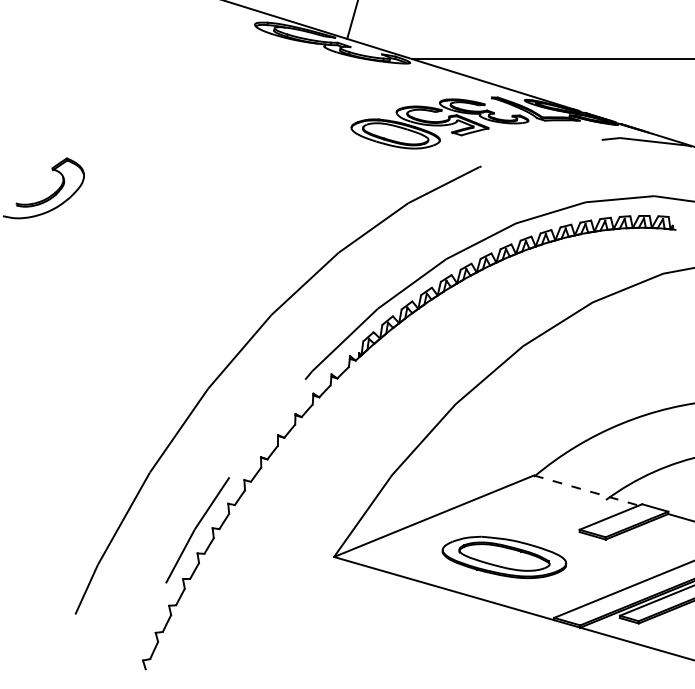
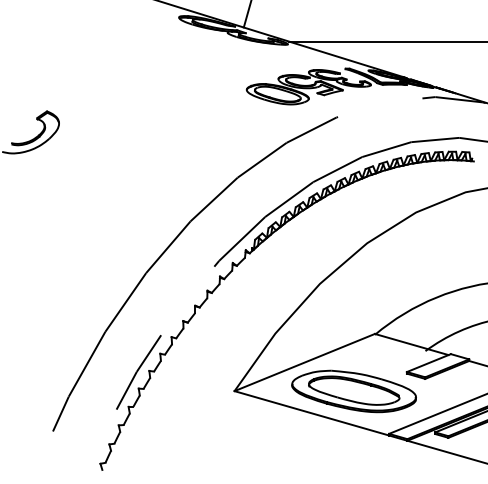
line: (586, 490) -> (411, 344), dashed -> solid
part: (504, 557) -> (354, 391), size x1.43

